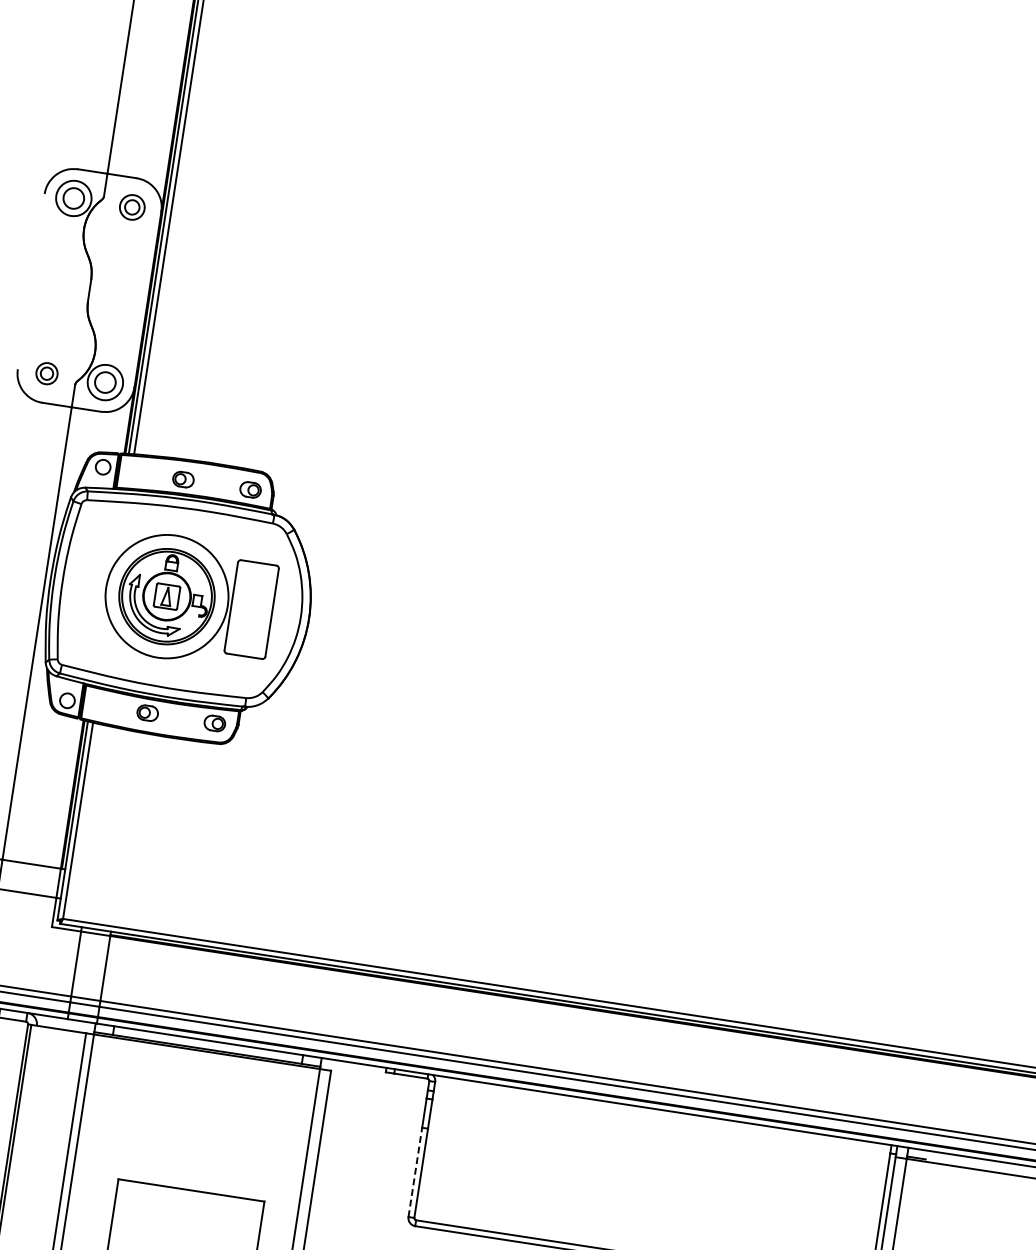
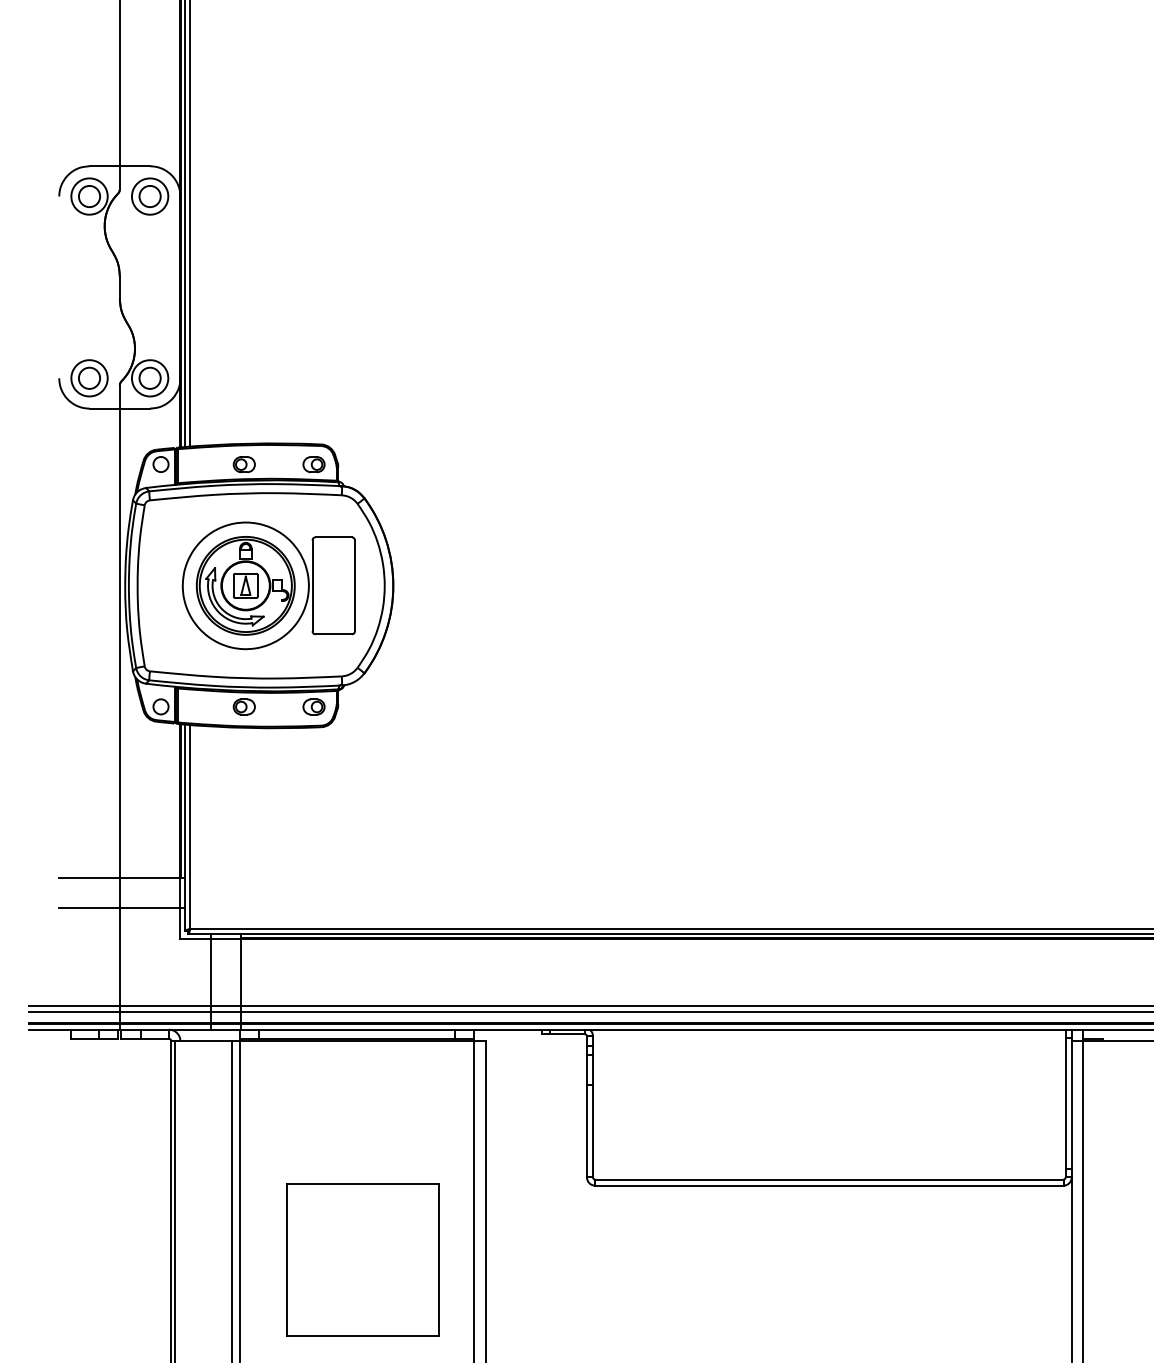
part: (132, 207) -> (150, 196), size x1.43
part: (46, 373) -> (89, 378), size x1.67
line: (414, 1171) -> (586, 1130), dashed -> solid

